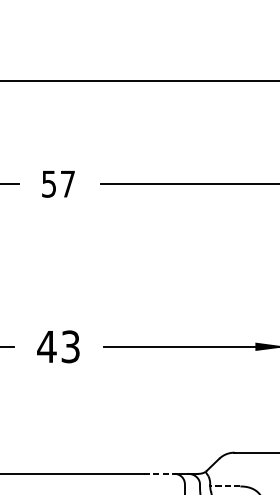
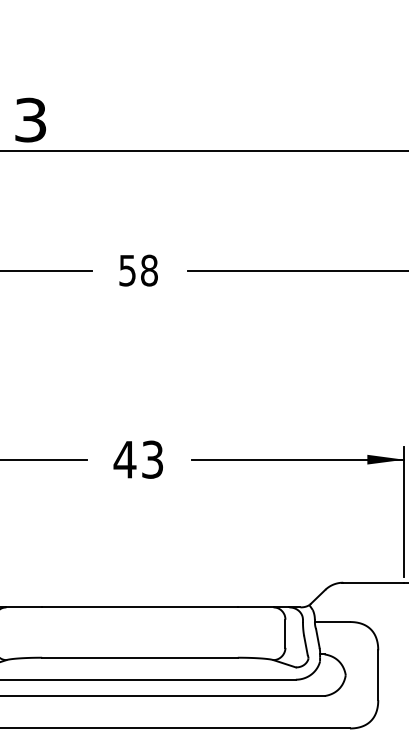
text: (67, 184) -> (149, 270), 57 -> 58
line: (159, 473) -> (255, 607), dashed -> solid
line: (225, 486) -> (332, 622), dashed -> solid

